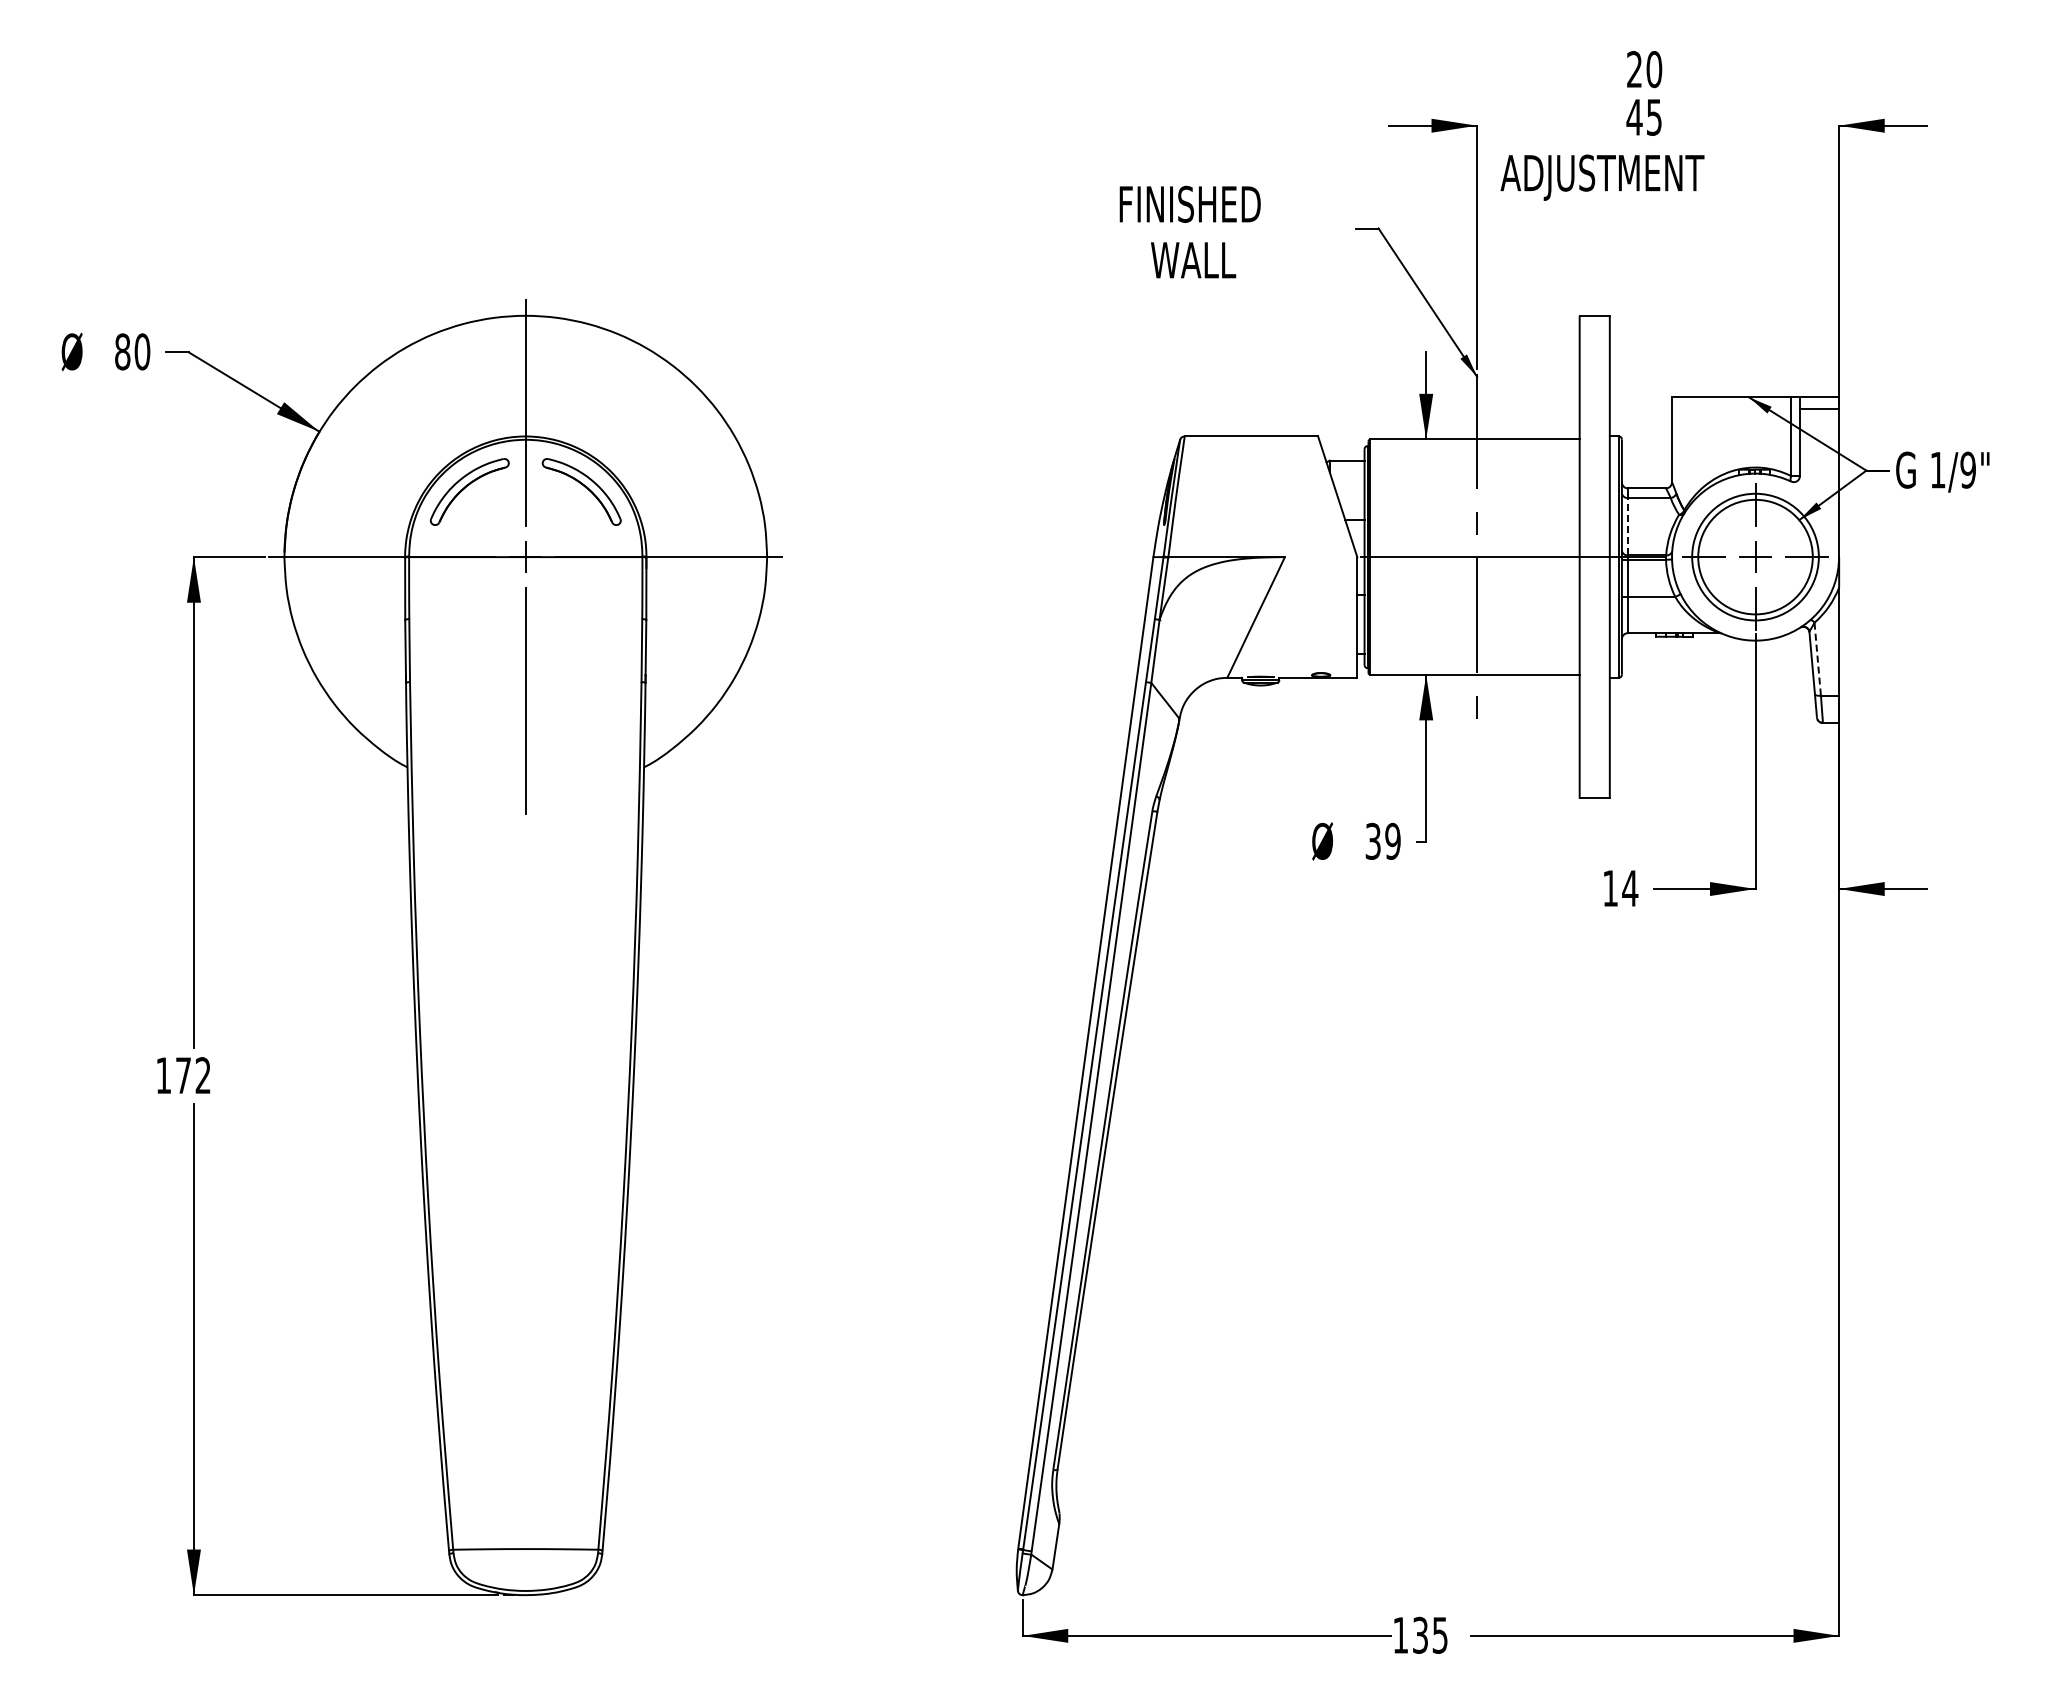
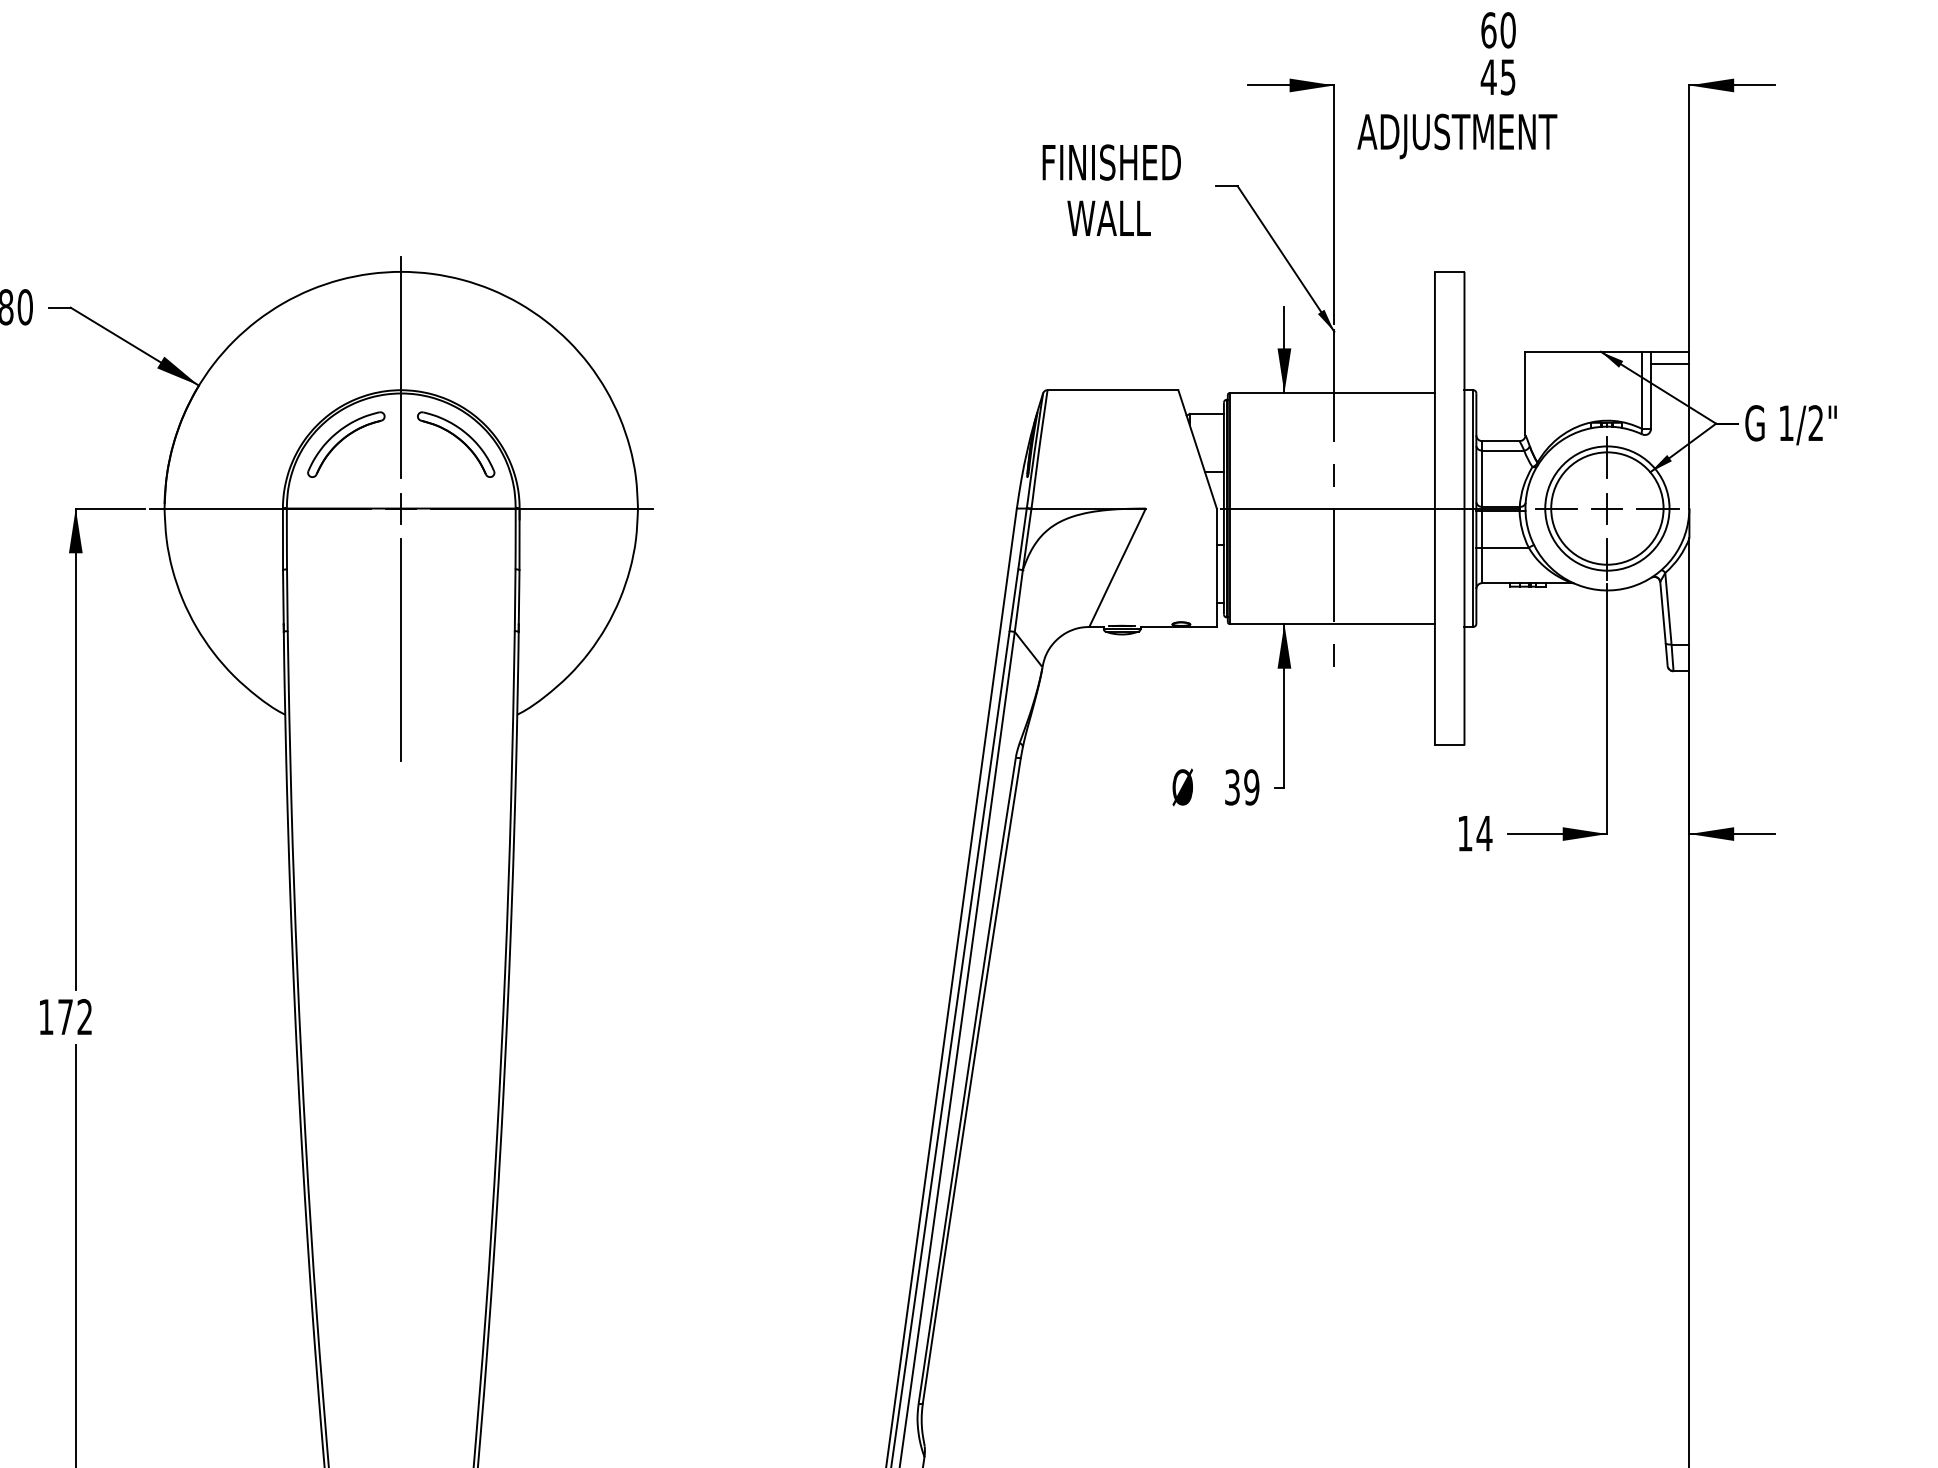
text: (1634, 69) -> (1488, 30), 20 -> 60
text: (1189, 203) -> (1111, 161), moved
text: (1193, 260) -> (1109, 218), moved
text: (1967, 469) -> (1815, 422), 1/9" -> 1/2"
line: (1627, 526) -> (1481, 478), dashed -> solid
line: (1817, 659) -> (1668, 608), dashed -> solid

